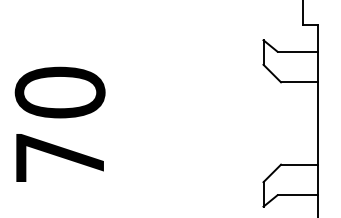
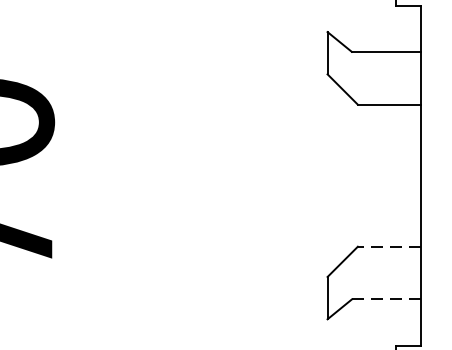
line: (298, 164) -> (387, 246), solid -> dashed
line: (298, 195) -> (387, 299), solid -> dashed

